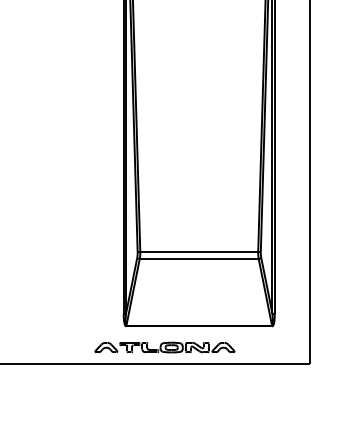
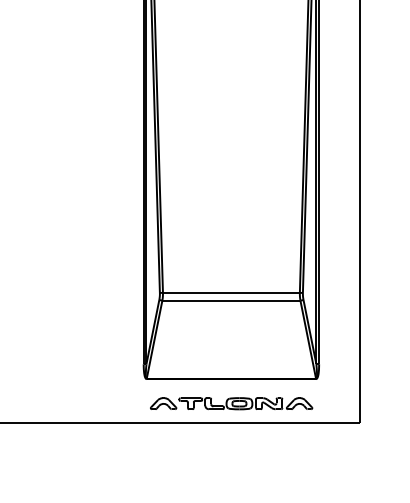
part: (164, 347) -> (231, 403), moved

